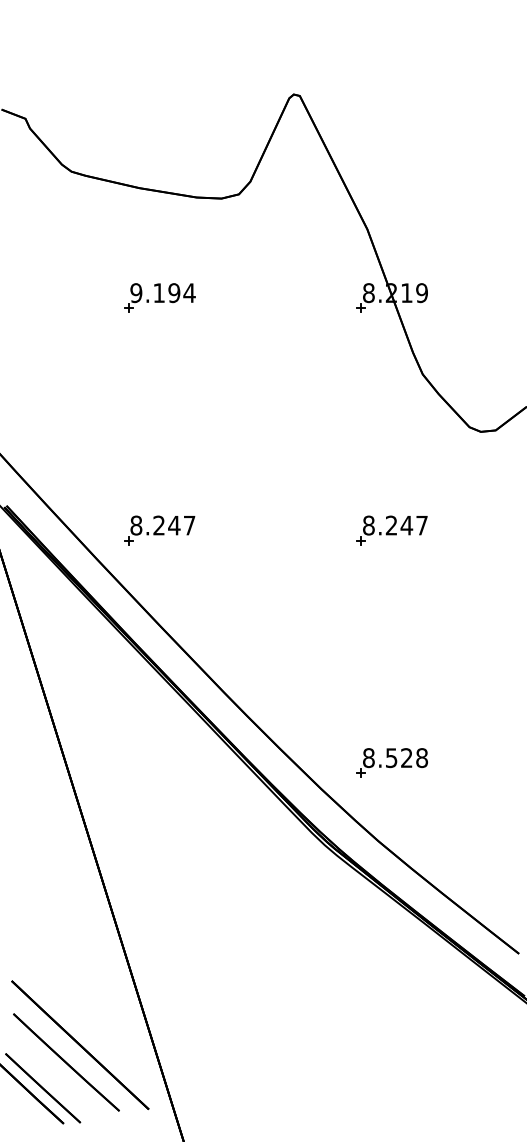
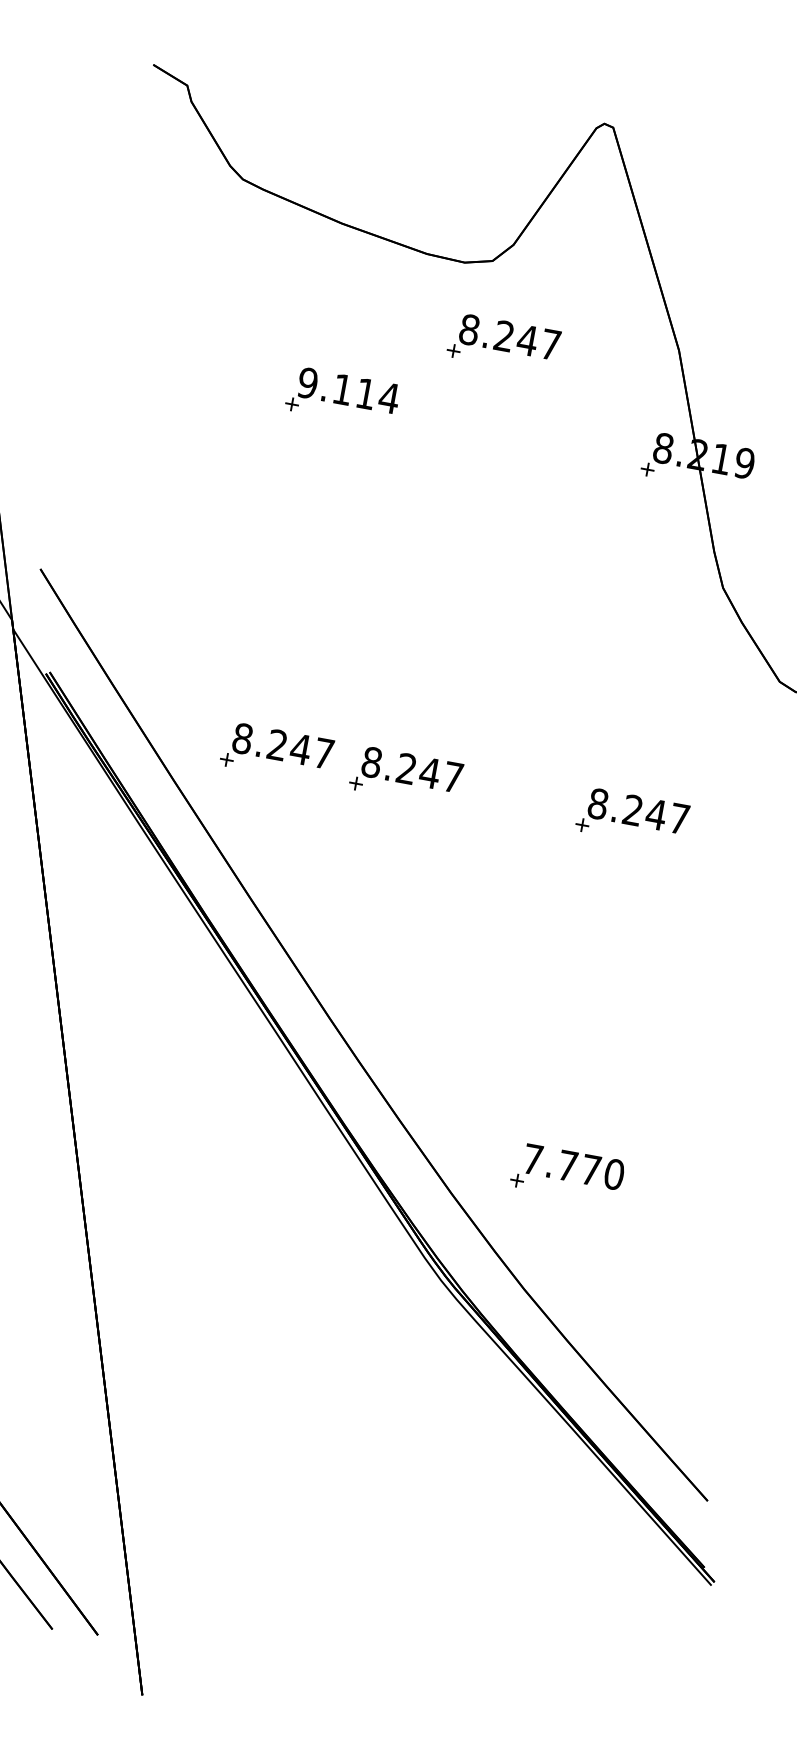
part: (255, 245) -> (503, 343), added
text: (174, 293) -> (366, 394), 9.194 -> 9.114
part: (243, 530) -> (405, 776), added
text: (395, 758) -> (573, 1167), 8.528 -> 7.770

